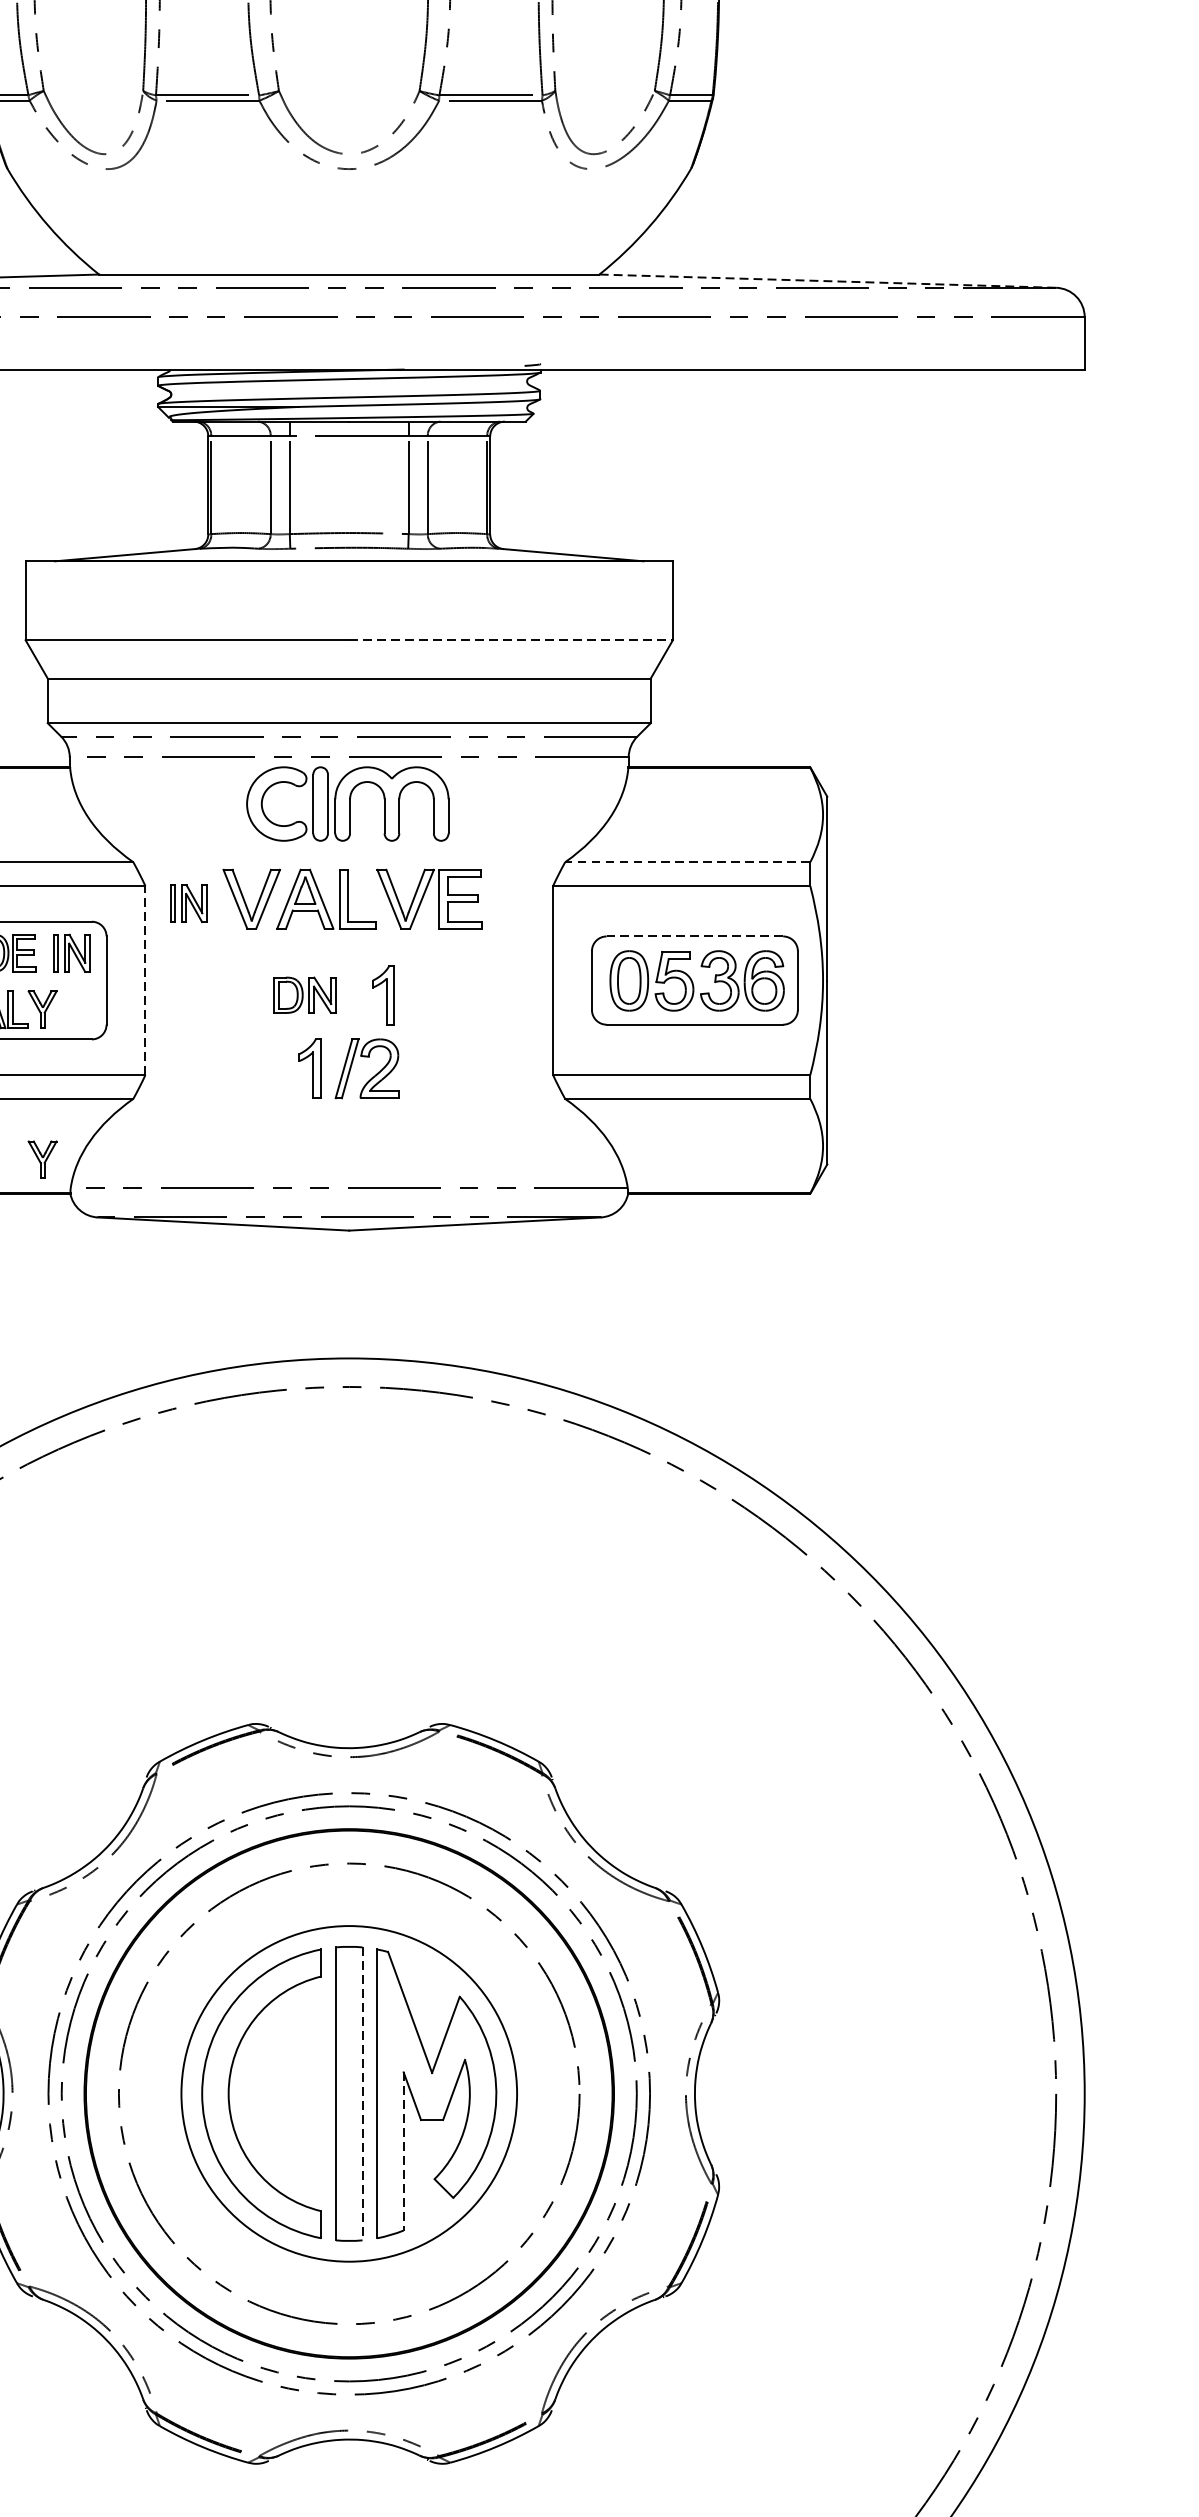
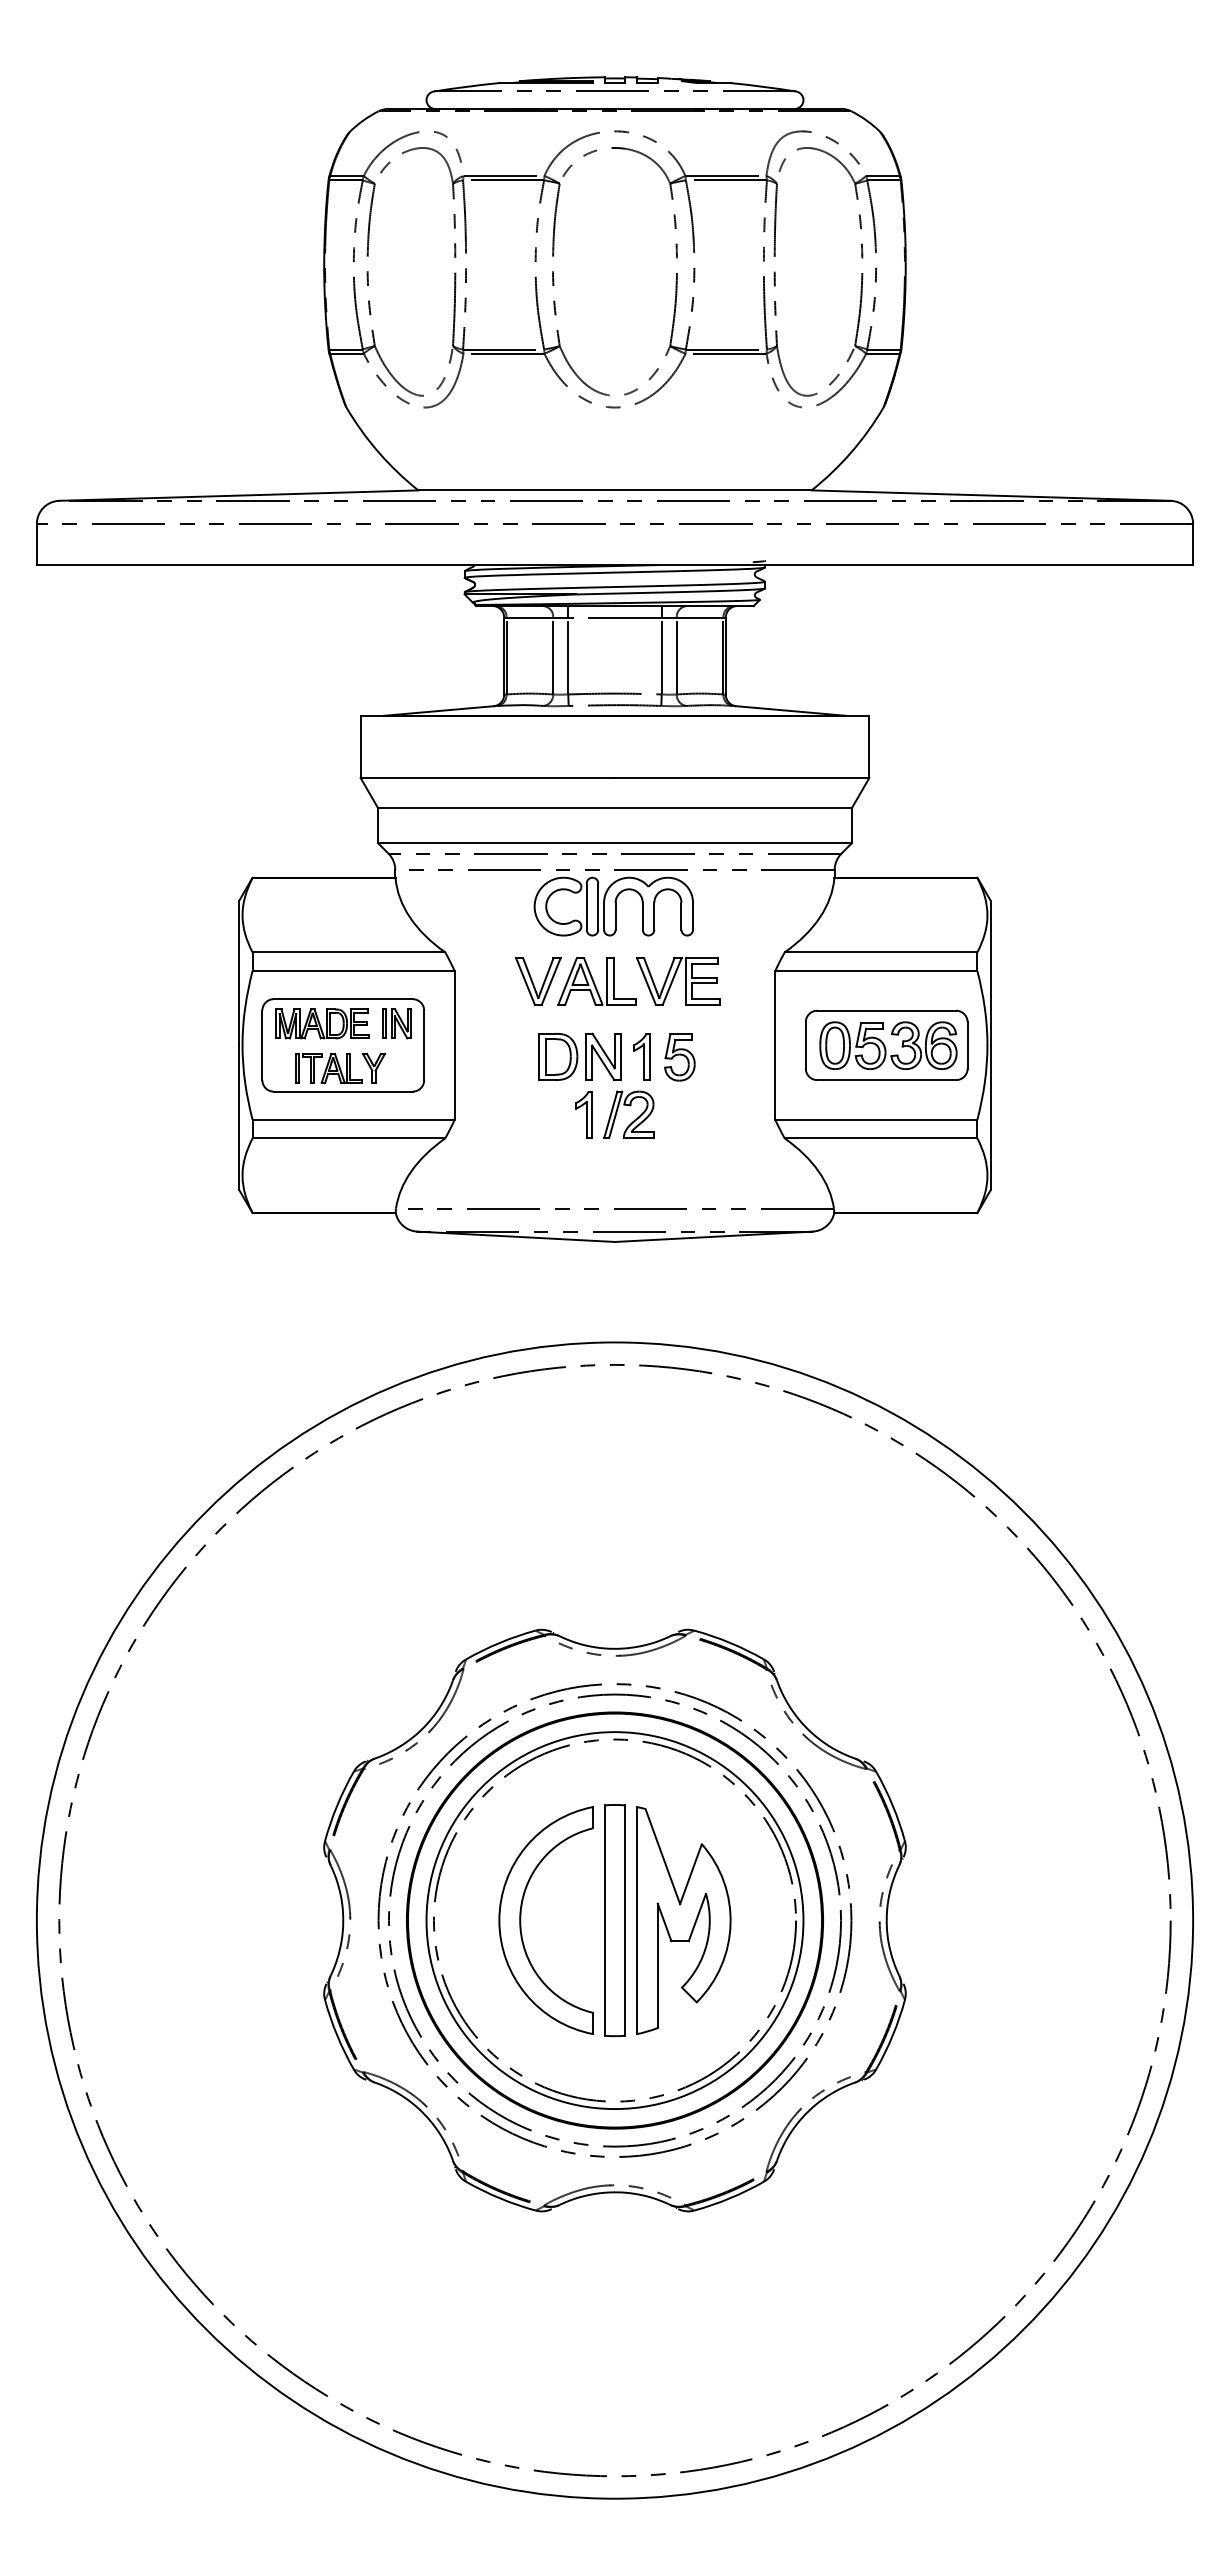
line: (828, 281) -> (991, 495), dashed -> solid
line: (511, 639) -> (742, 777), dashed -> solid
line: (687, 862) -> (880, 952), dashed -> solid
part: (188, 903) -> (488, 984), removed
line: (694, 936) -> (886, 1010), dashed -> solid
line: (145, 979) -> (454, 1044), dashed -> solid
part: (304, 994) -> (579, 1056), size x1.67
part: (431, 995) -> (679, 1057), added
part: (42, 1158) -> (373, 1185), removed
circle: (348, 2093) -> (614, 1920), size x1.43
line: (362, 2095) -> (625, 1921), dashed -> solid
line: (403, 2152) -> (657, 1966), dashed -> solid

